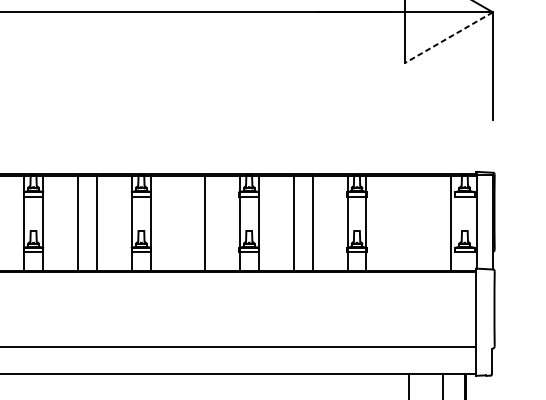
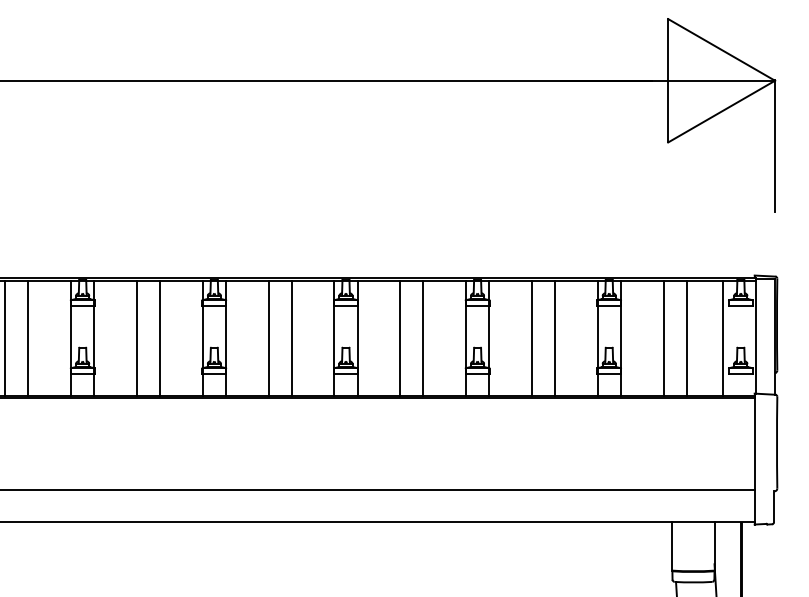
line: (448, 37) -> (721, 111), dashed -> solid
line: (186, 223) -> (400, 338), added
line: (401, 223) -> (663, 338), added
line: (420, 223) -> (686, 338), added

